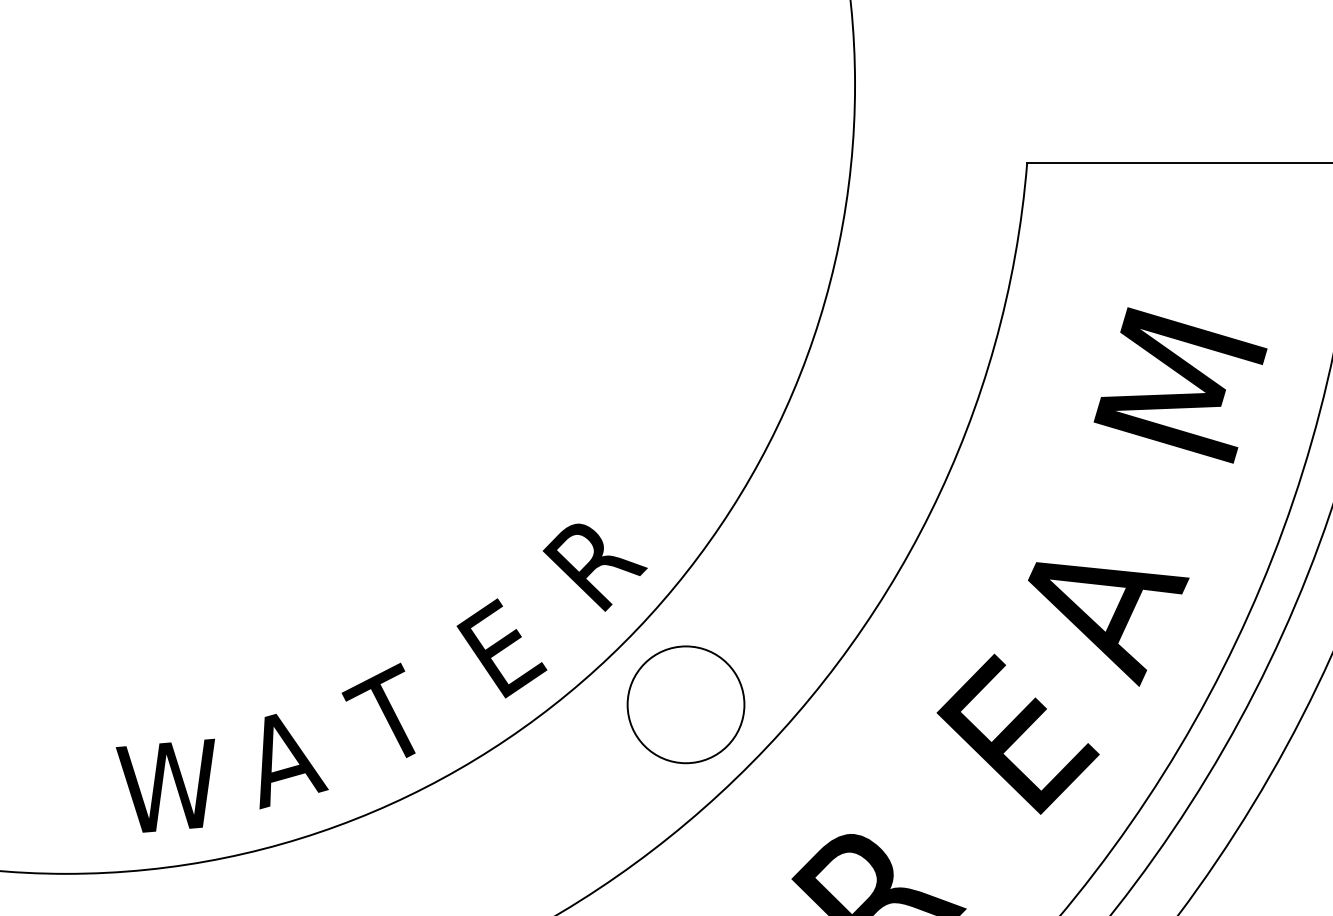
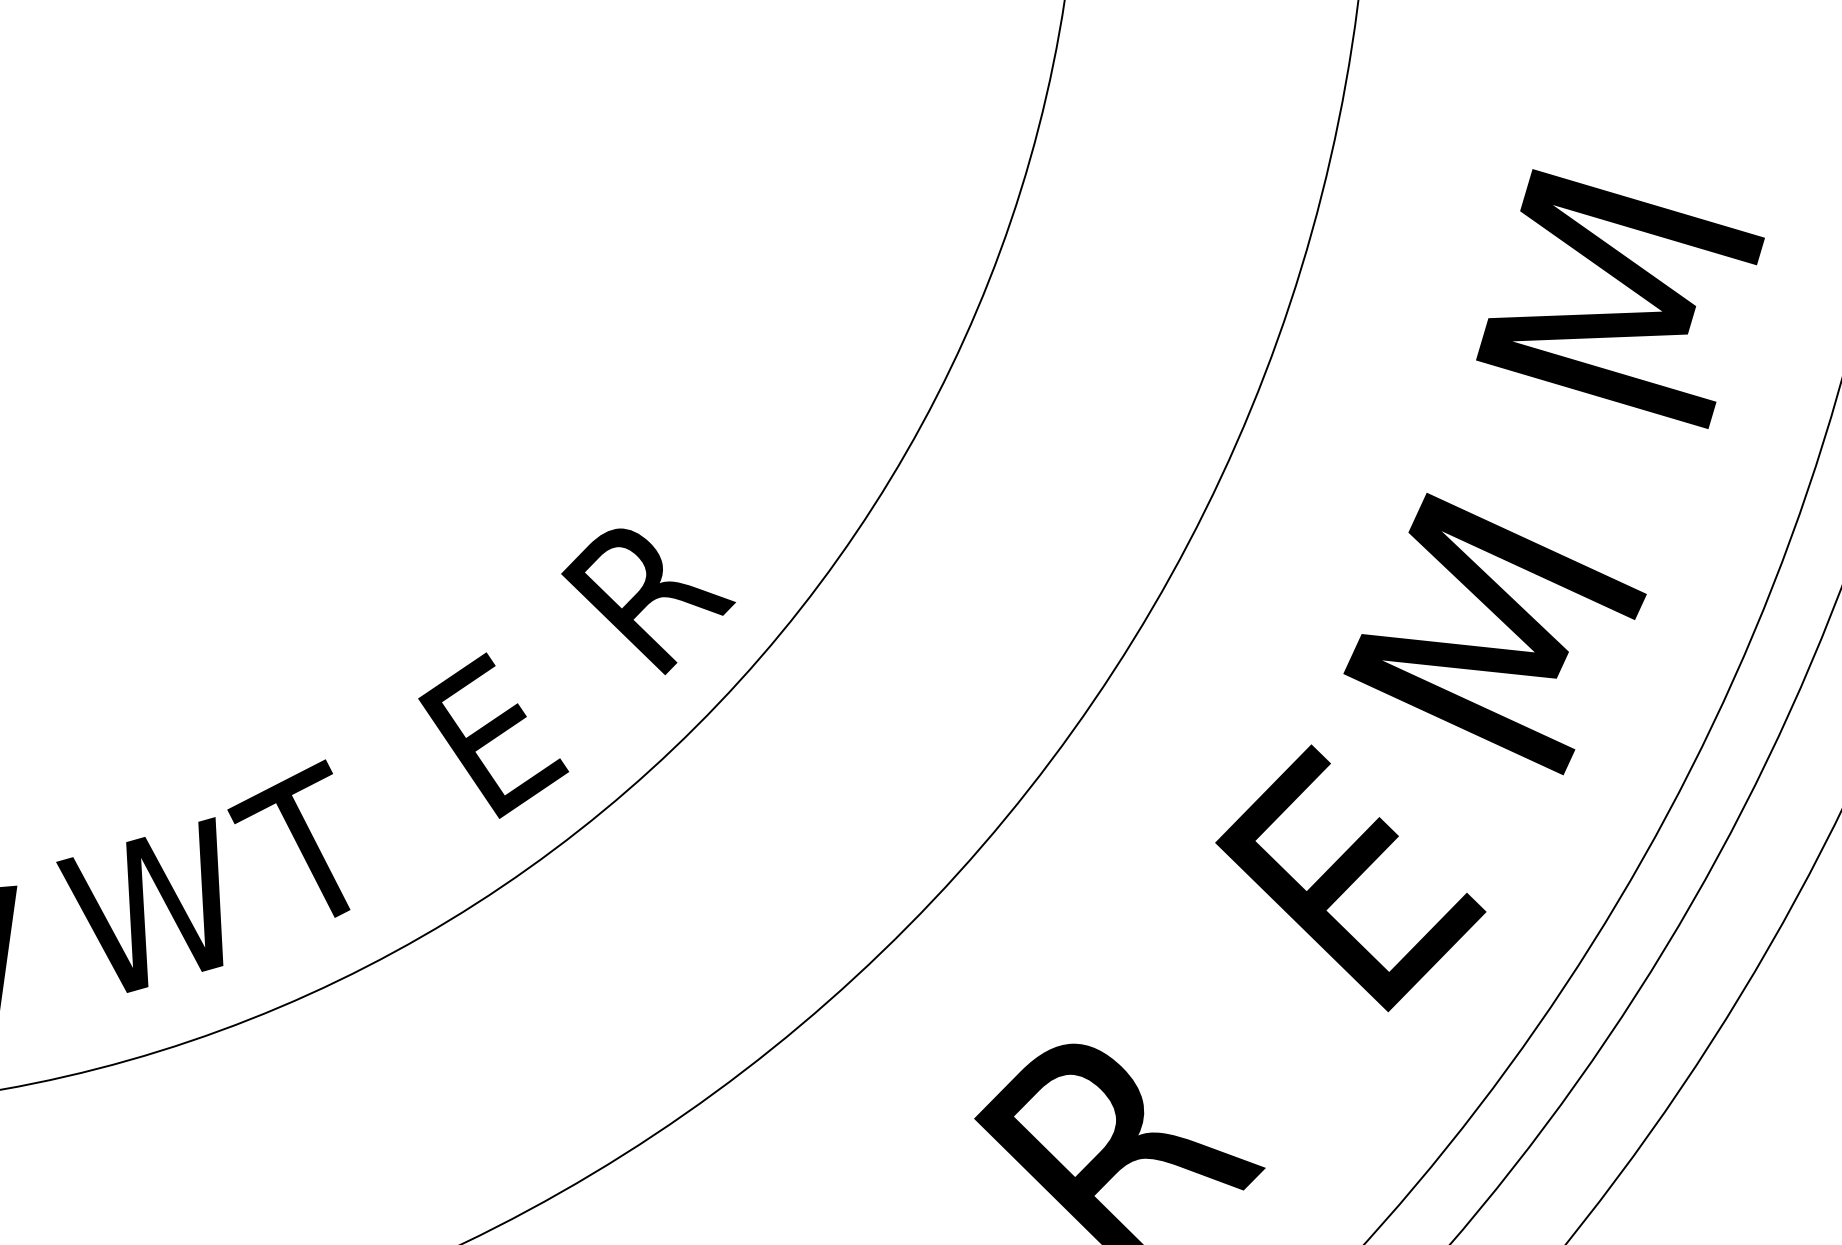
text: (1104, 594) -> (1494, 646), A -> M
circle: (685, 704) -> (798, 828), removed
text: (288, 753) -> (139, 910), A -> W

